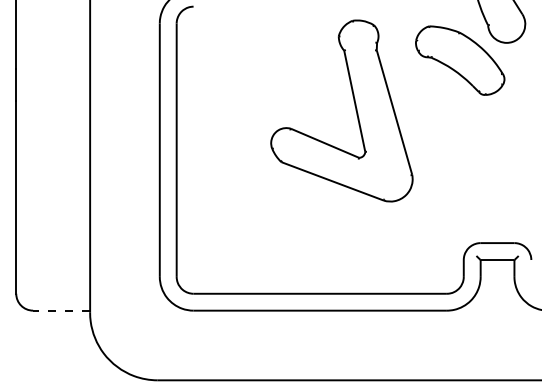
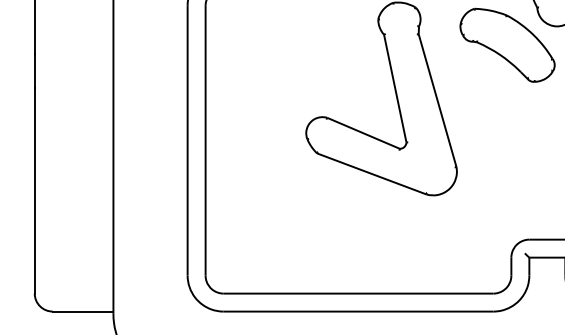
line: (61, 310) -> (82, 311), dashed -> solid

